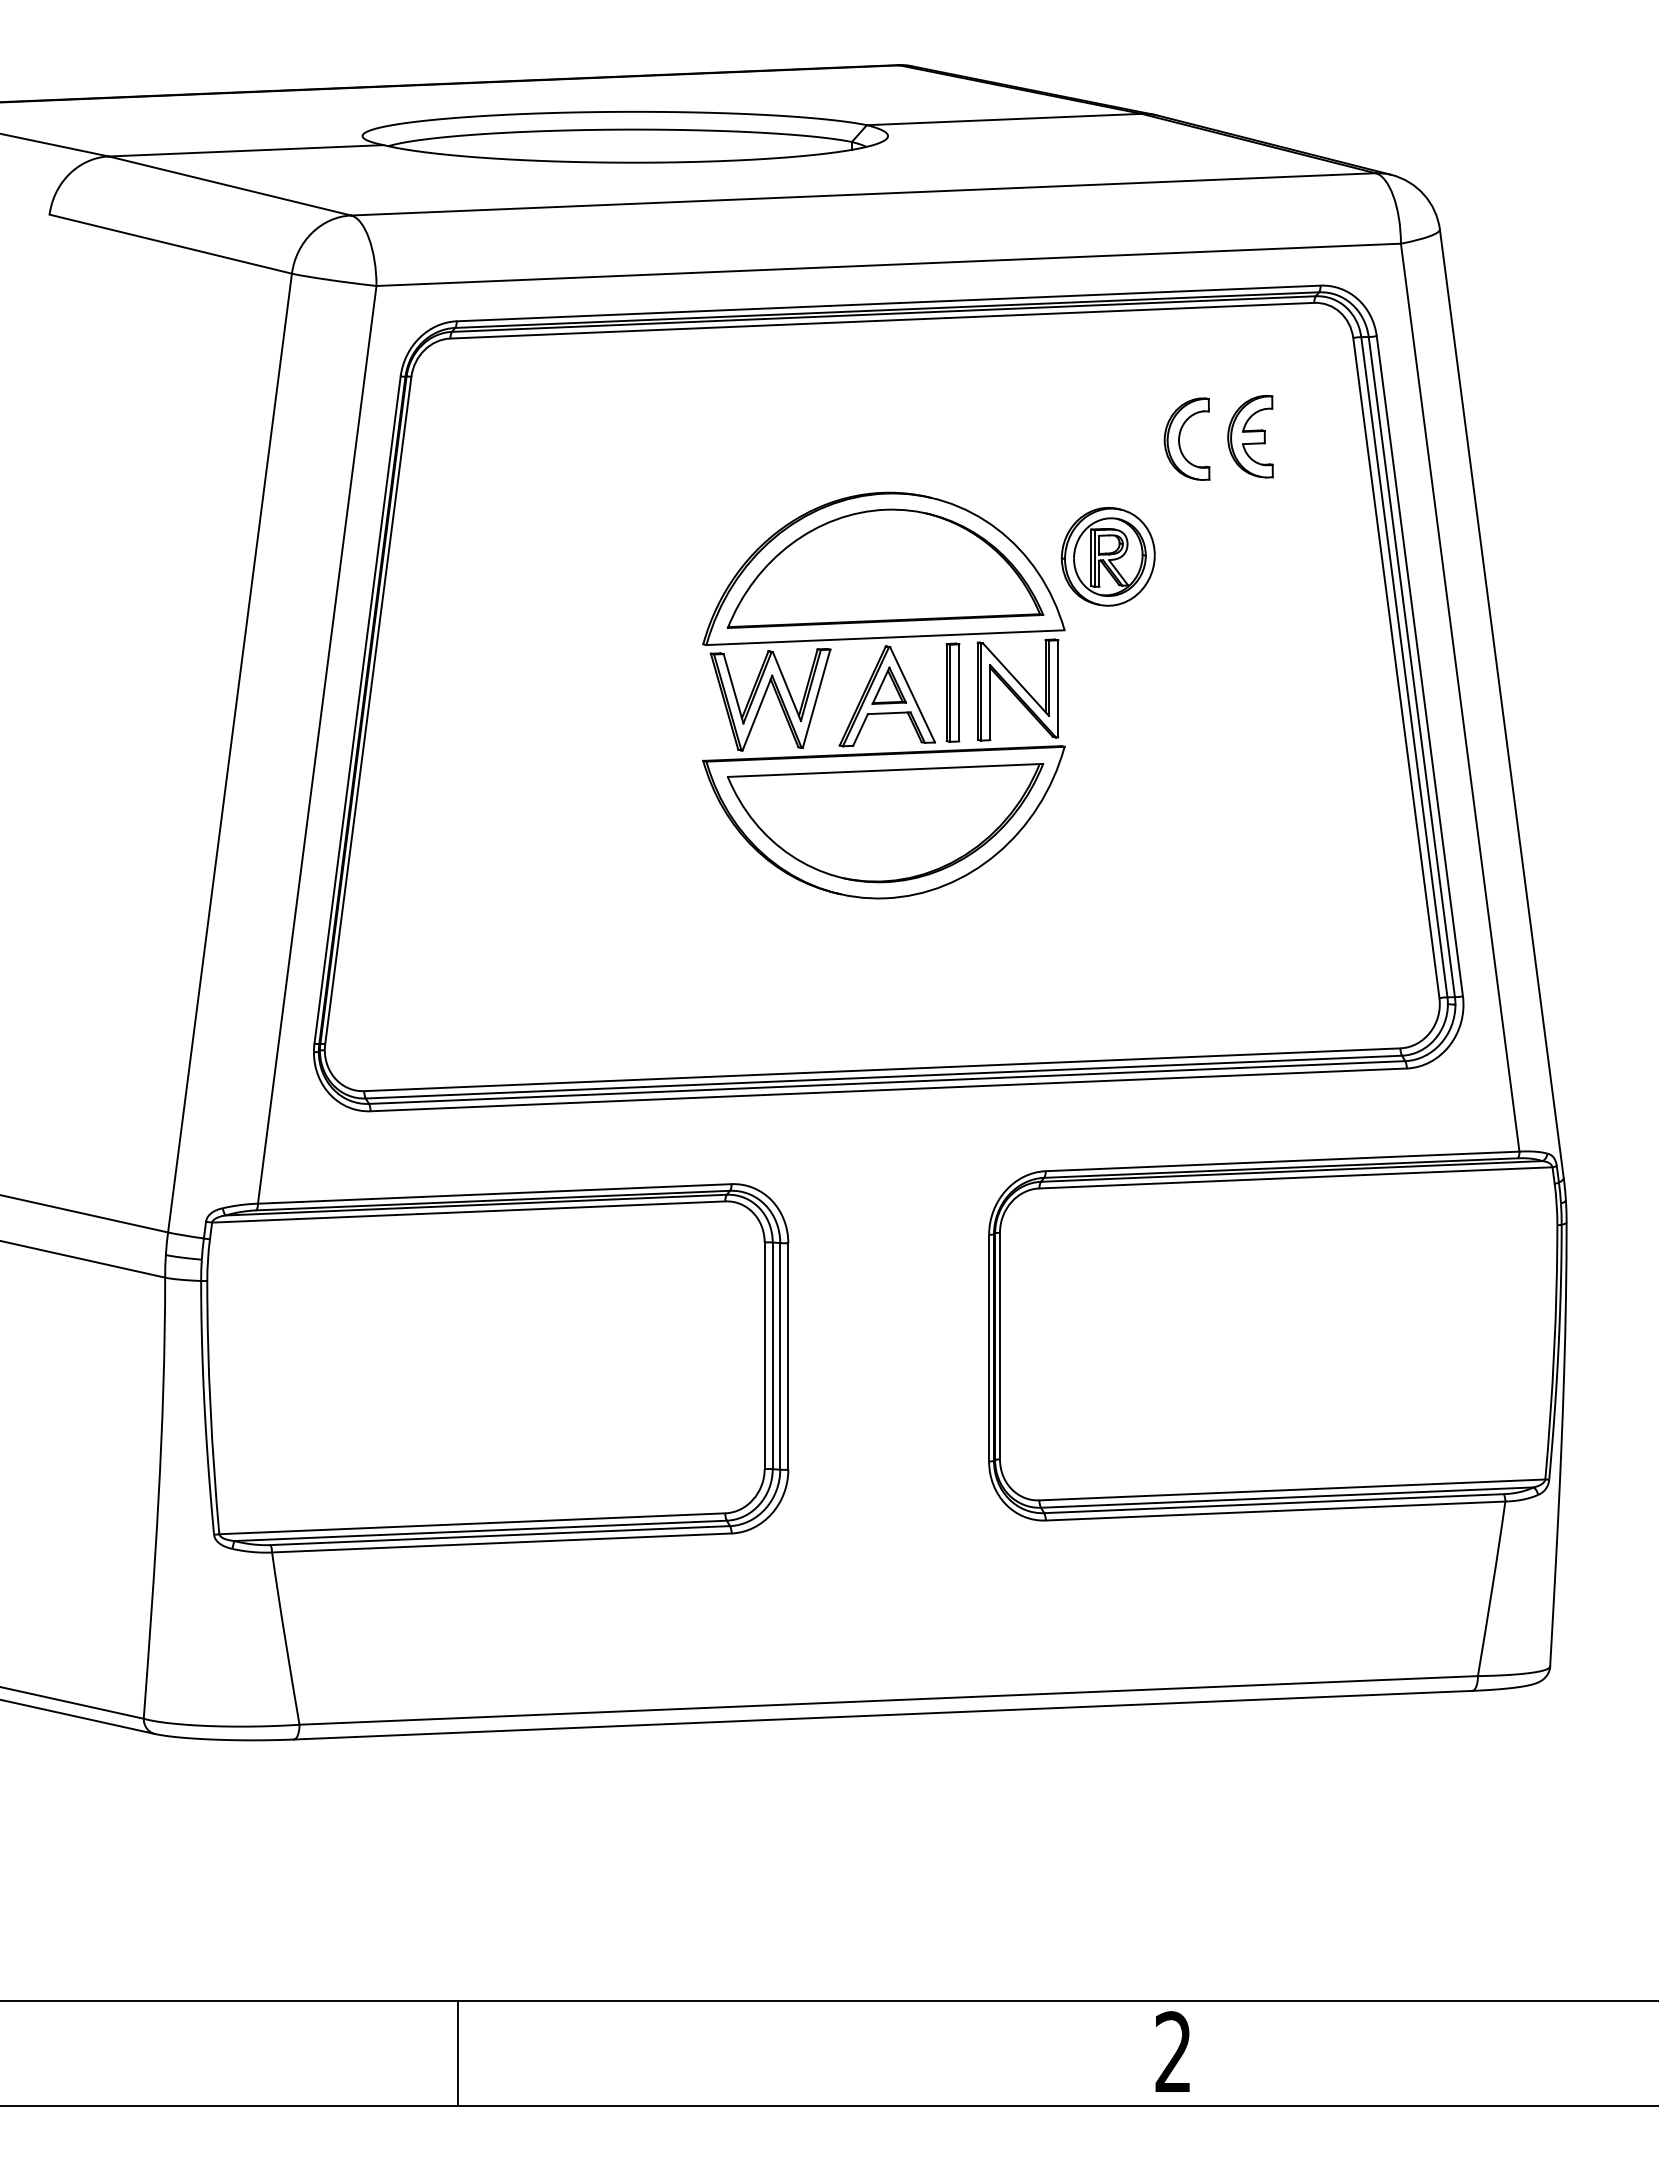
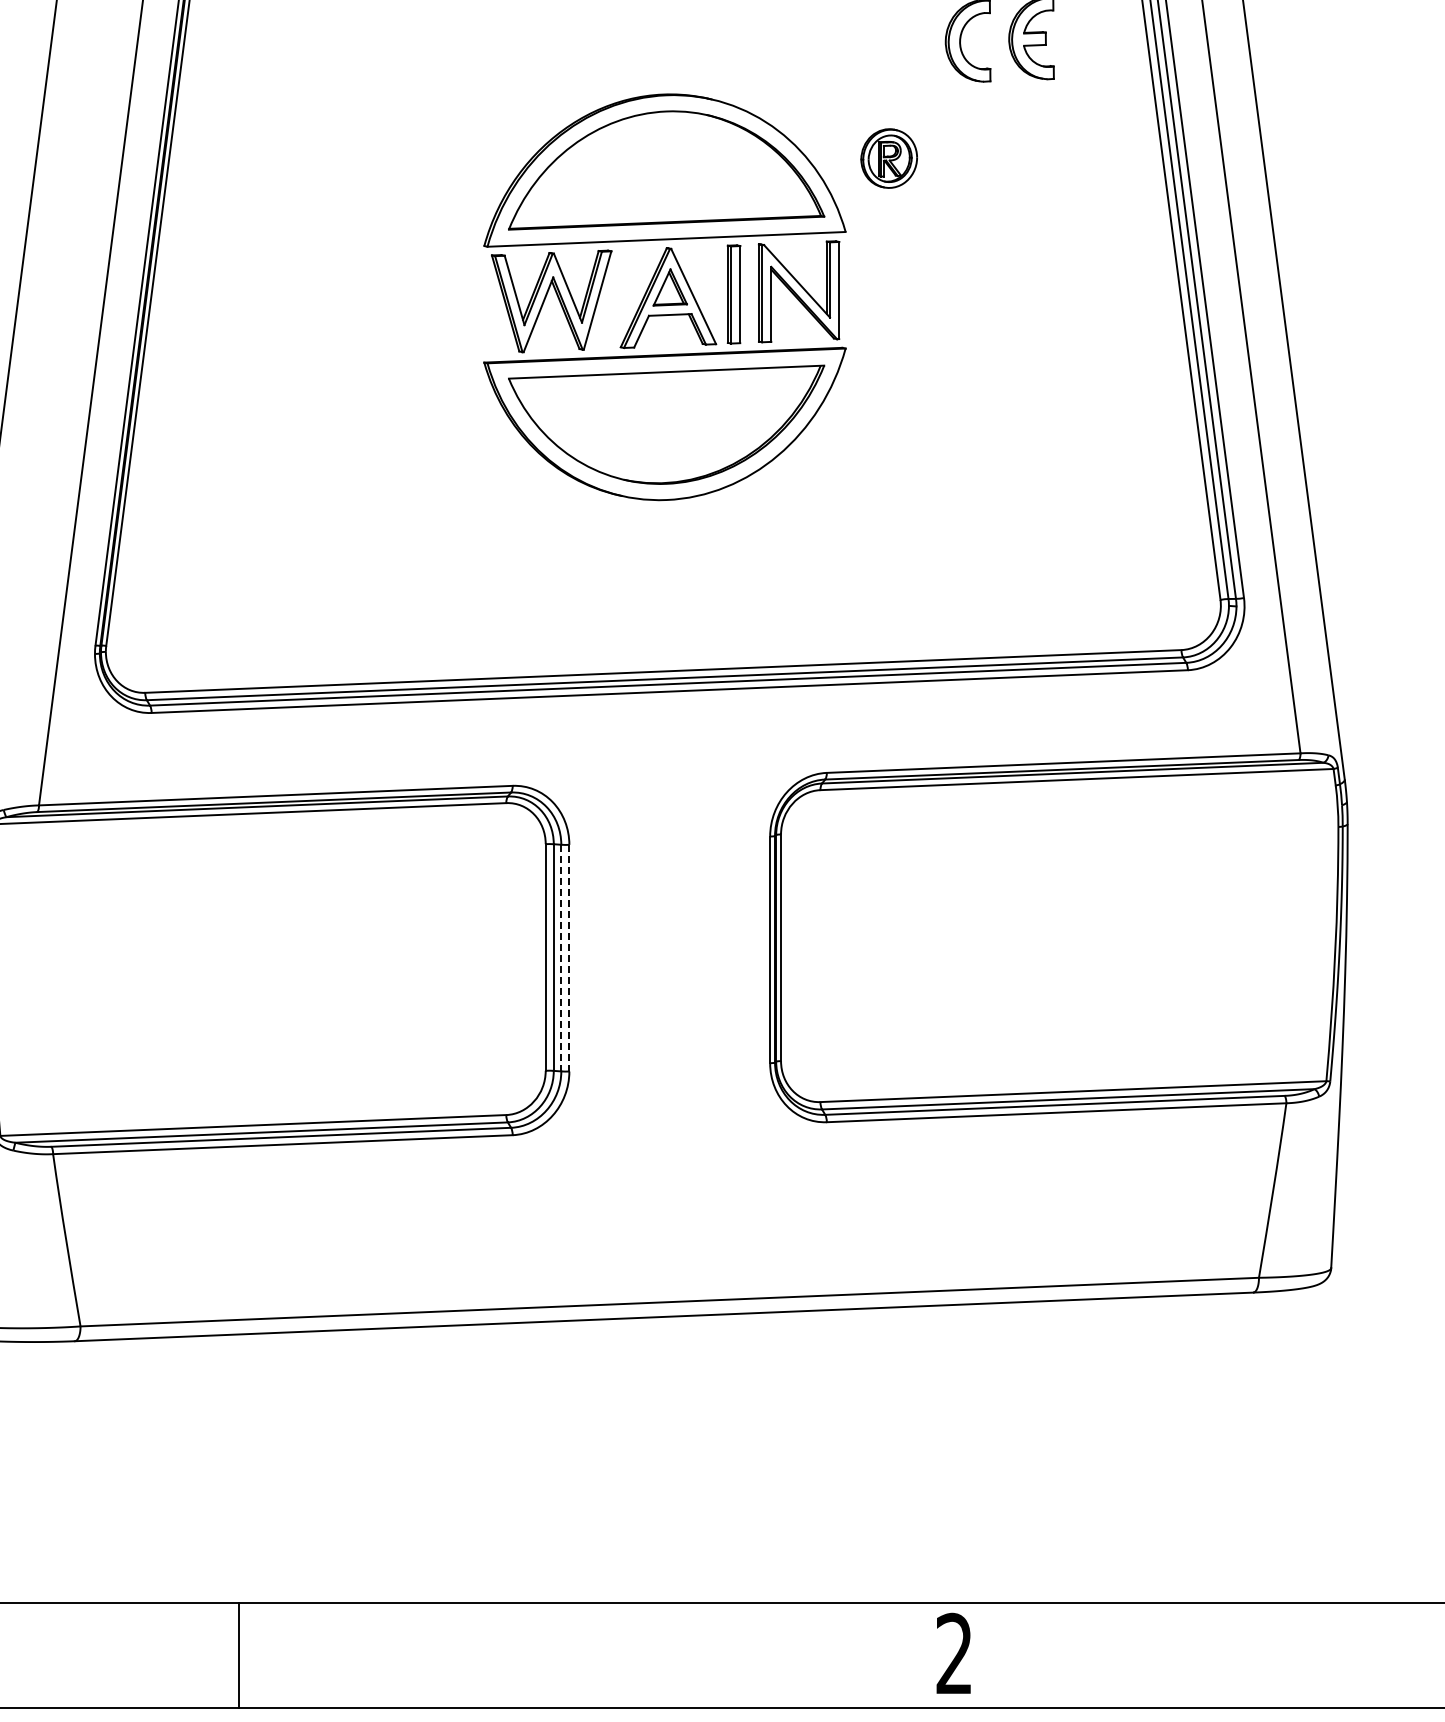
part: (1107, 556) -> (888, 158), size x0.6
line: (780, 1356) -> (561, 958), solid -> dashed
line: (788, 1356) -> (569, 958), solid -> dashed

